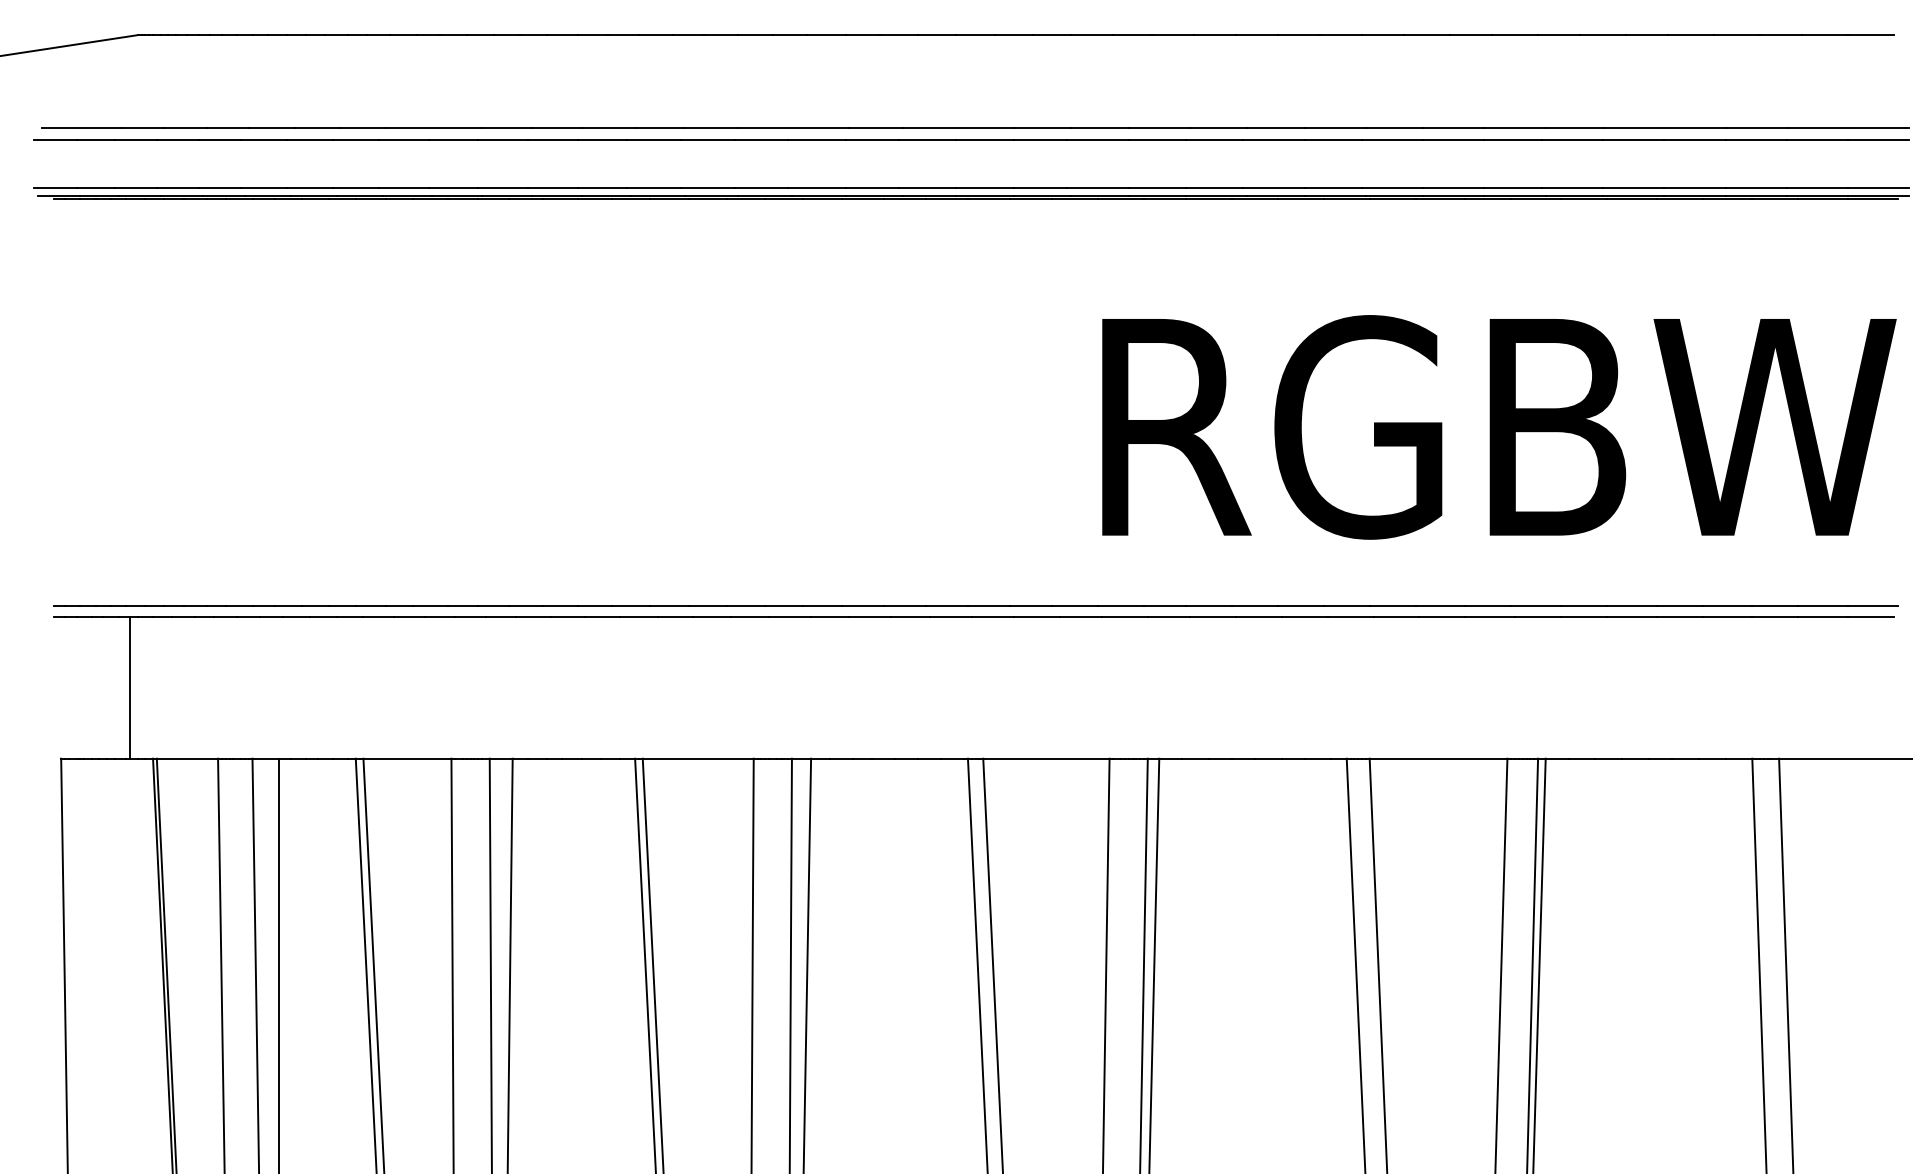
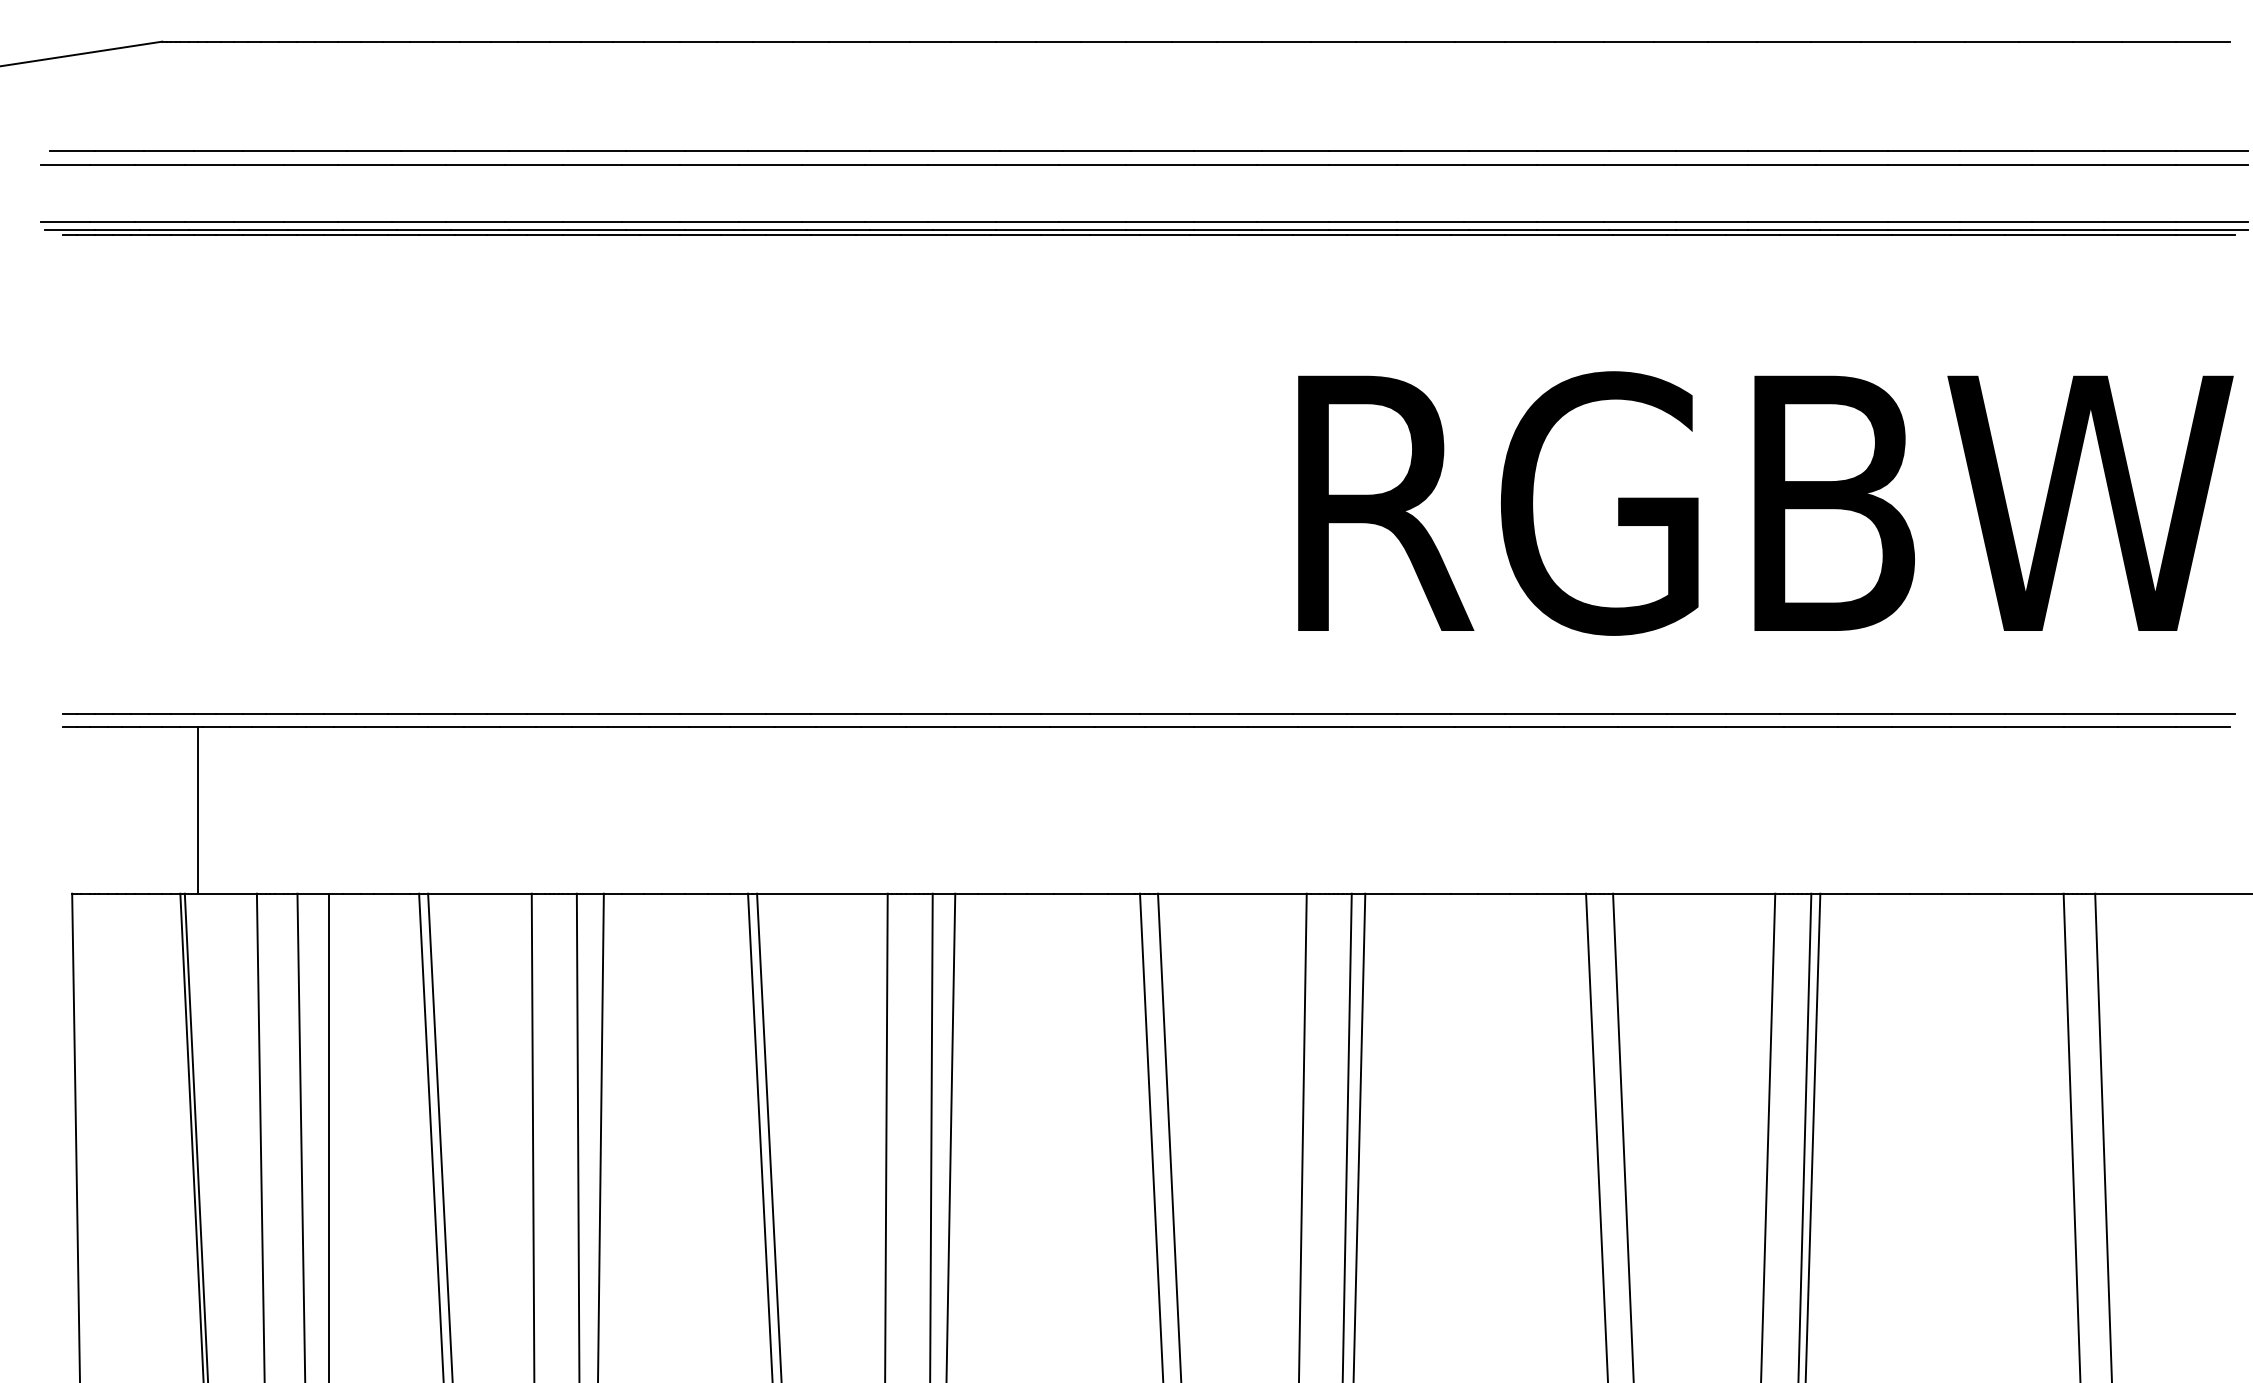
line: (130, 687) -> (198, 809), moved

